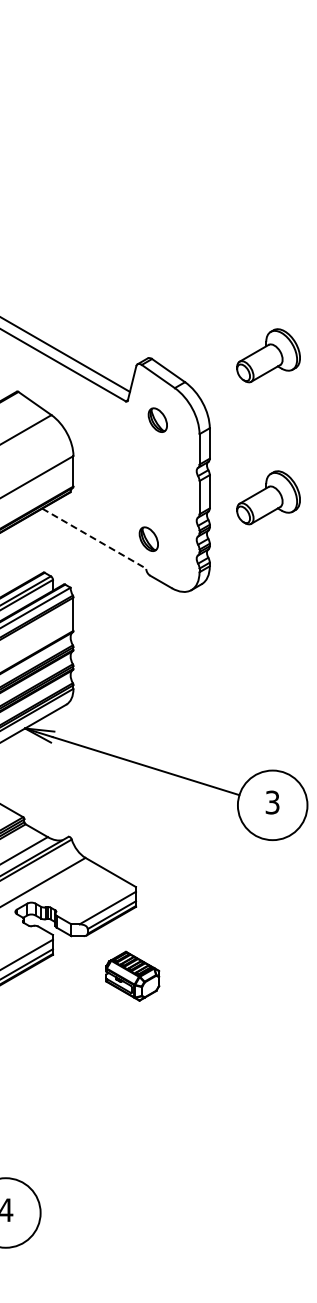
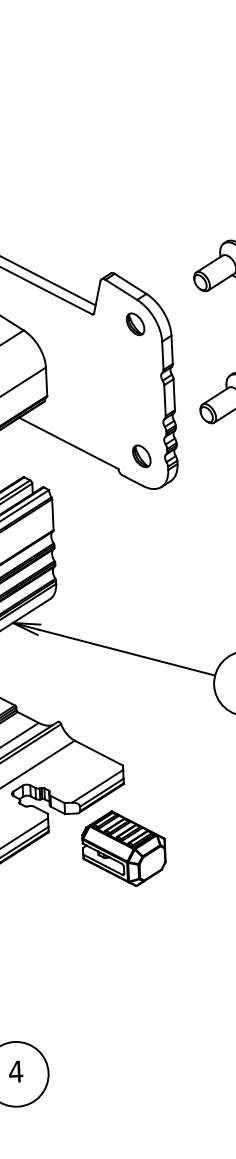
part: (157, 419) -> (135, 323), moved
line: (94, 538) -> (69, 443), dashed -> solid
part: (148, 538) -> (141, 455), moved
part: (132, 975) -> (123, 847), size x1.67

